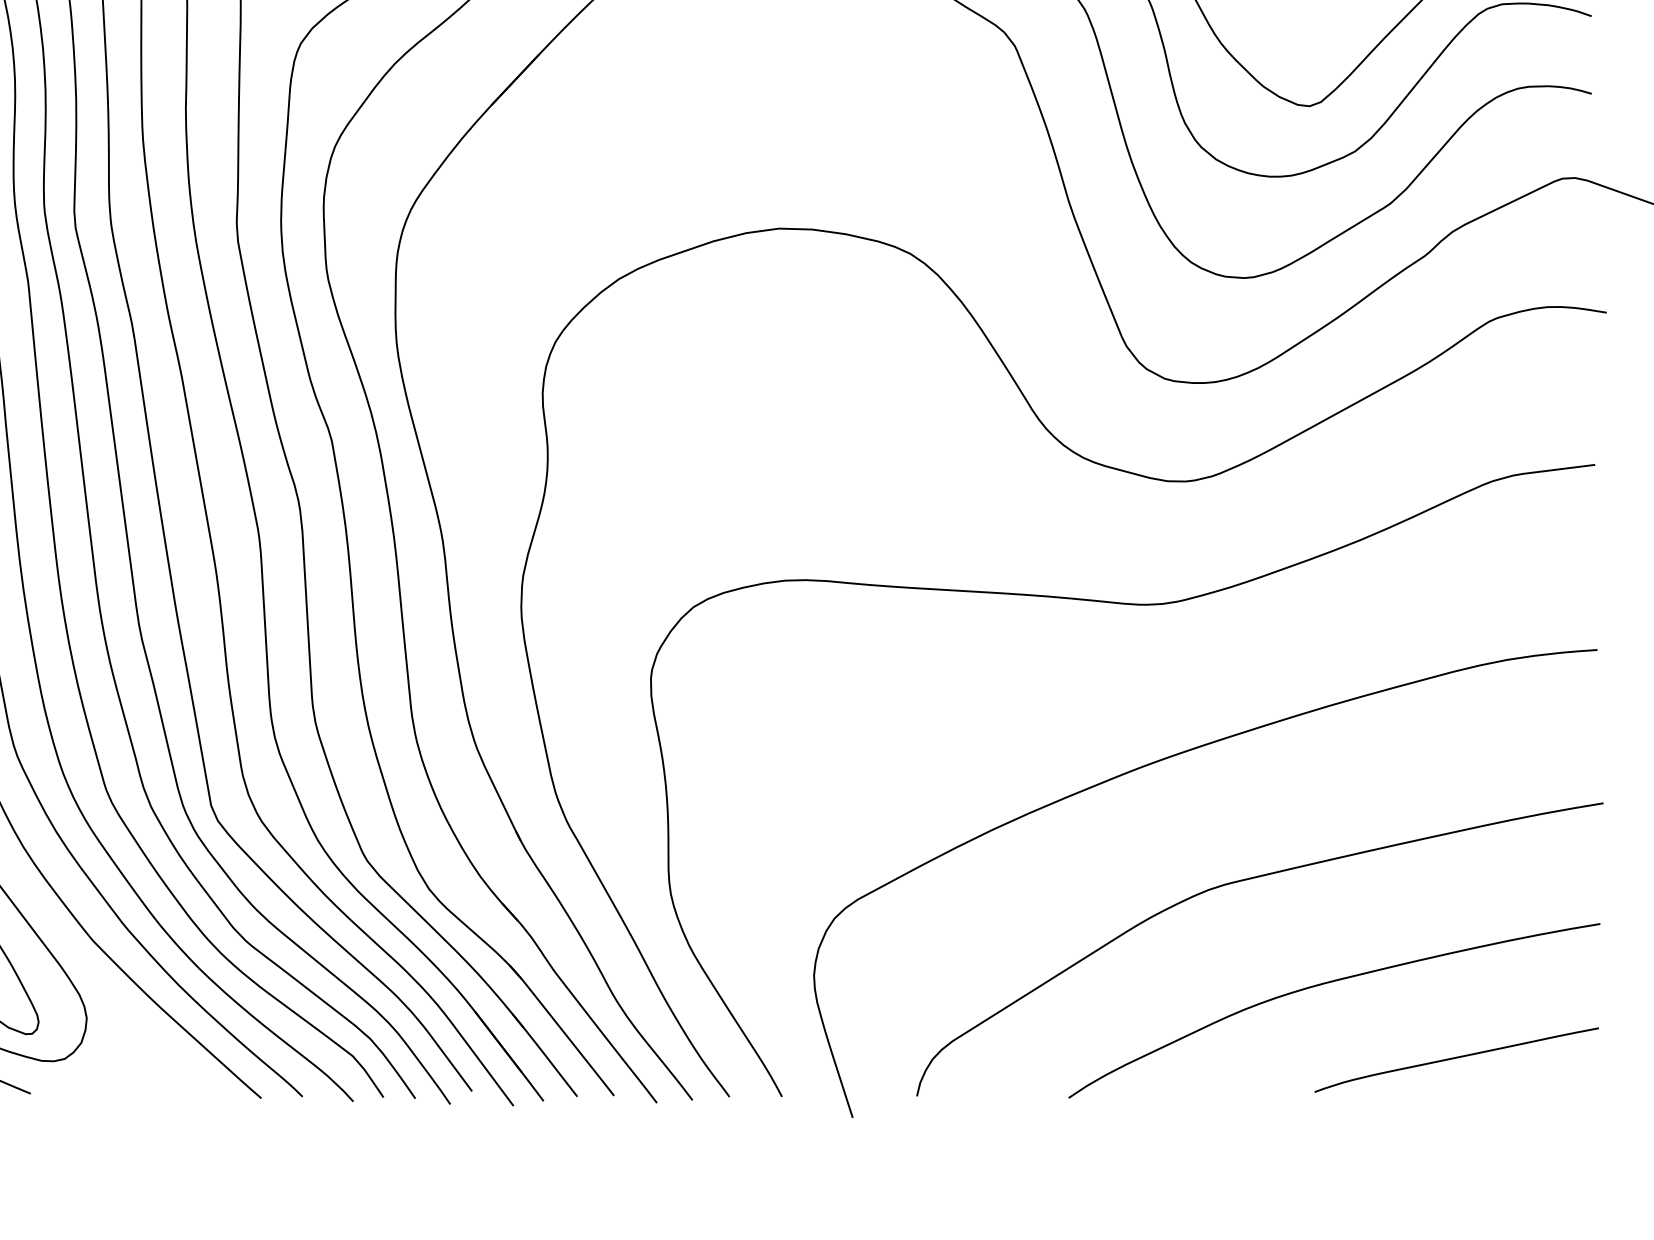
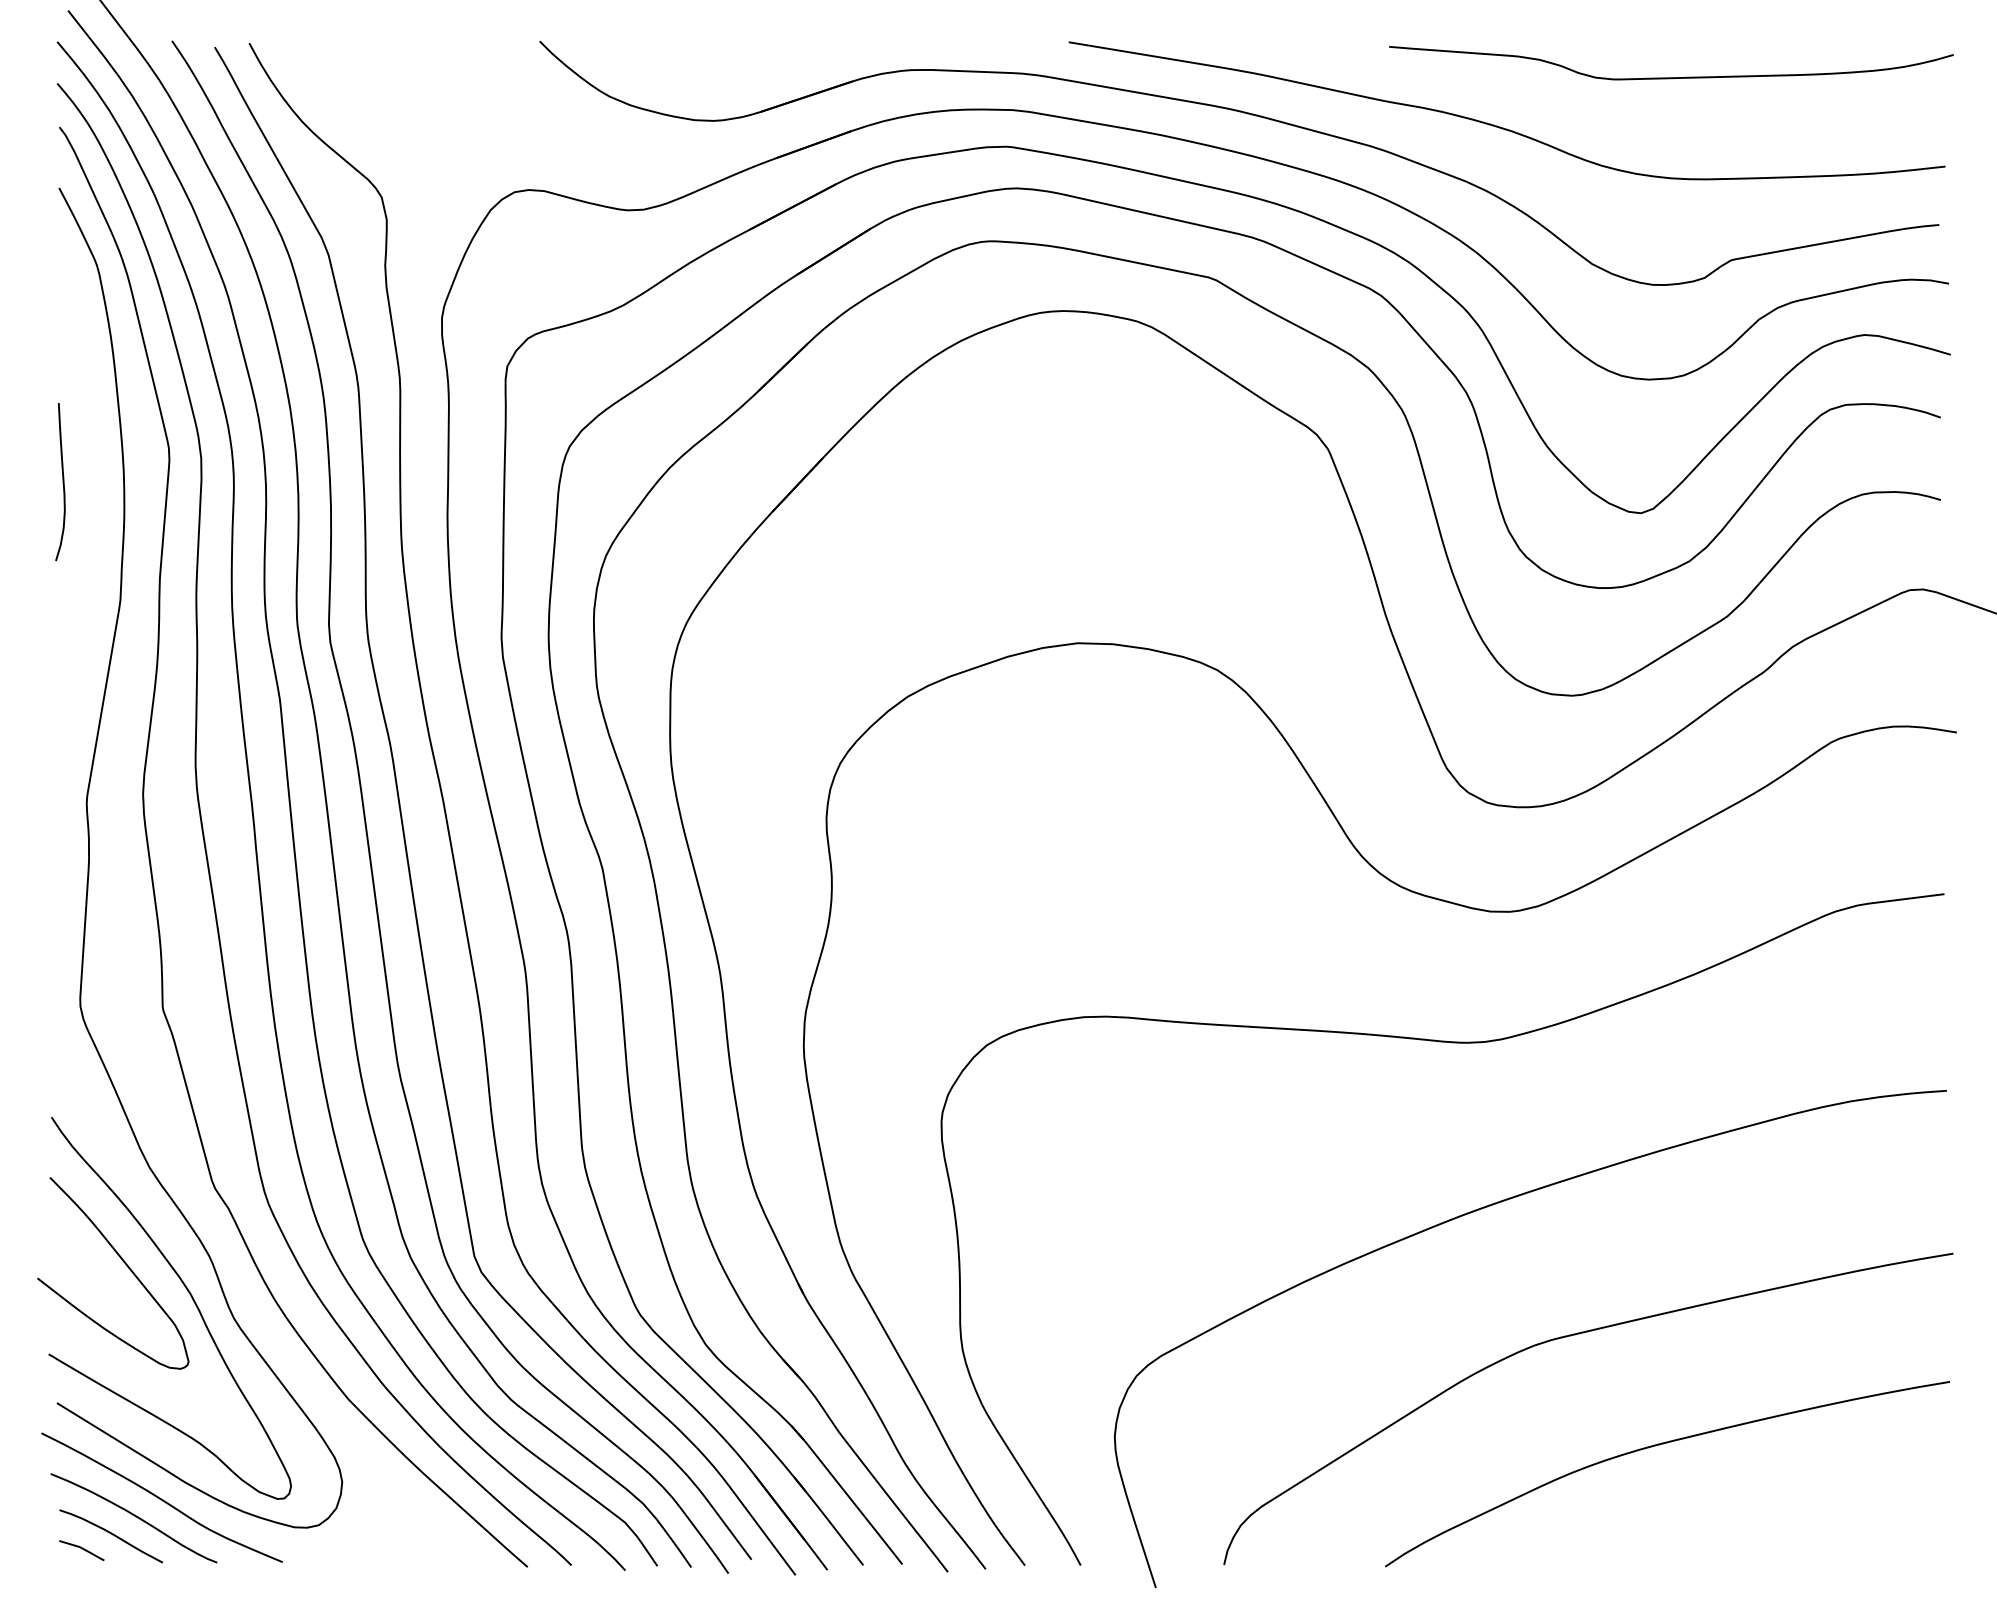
curve: (1456, 1058) -> (1797, 1524), removed

